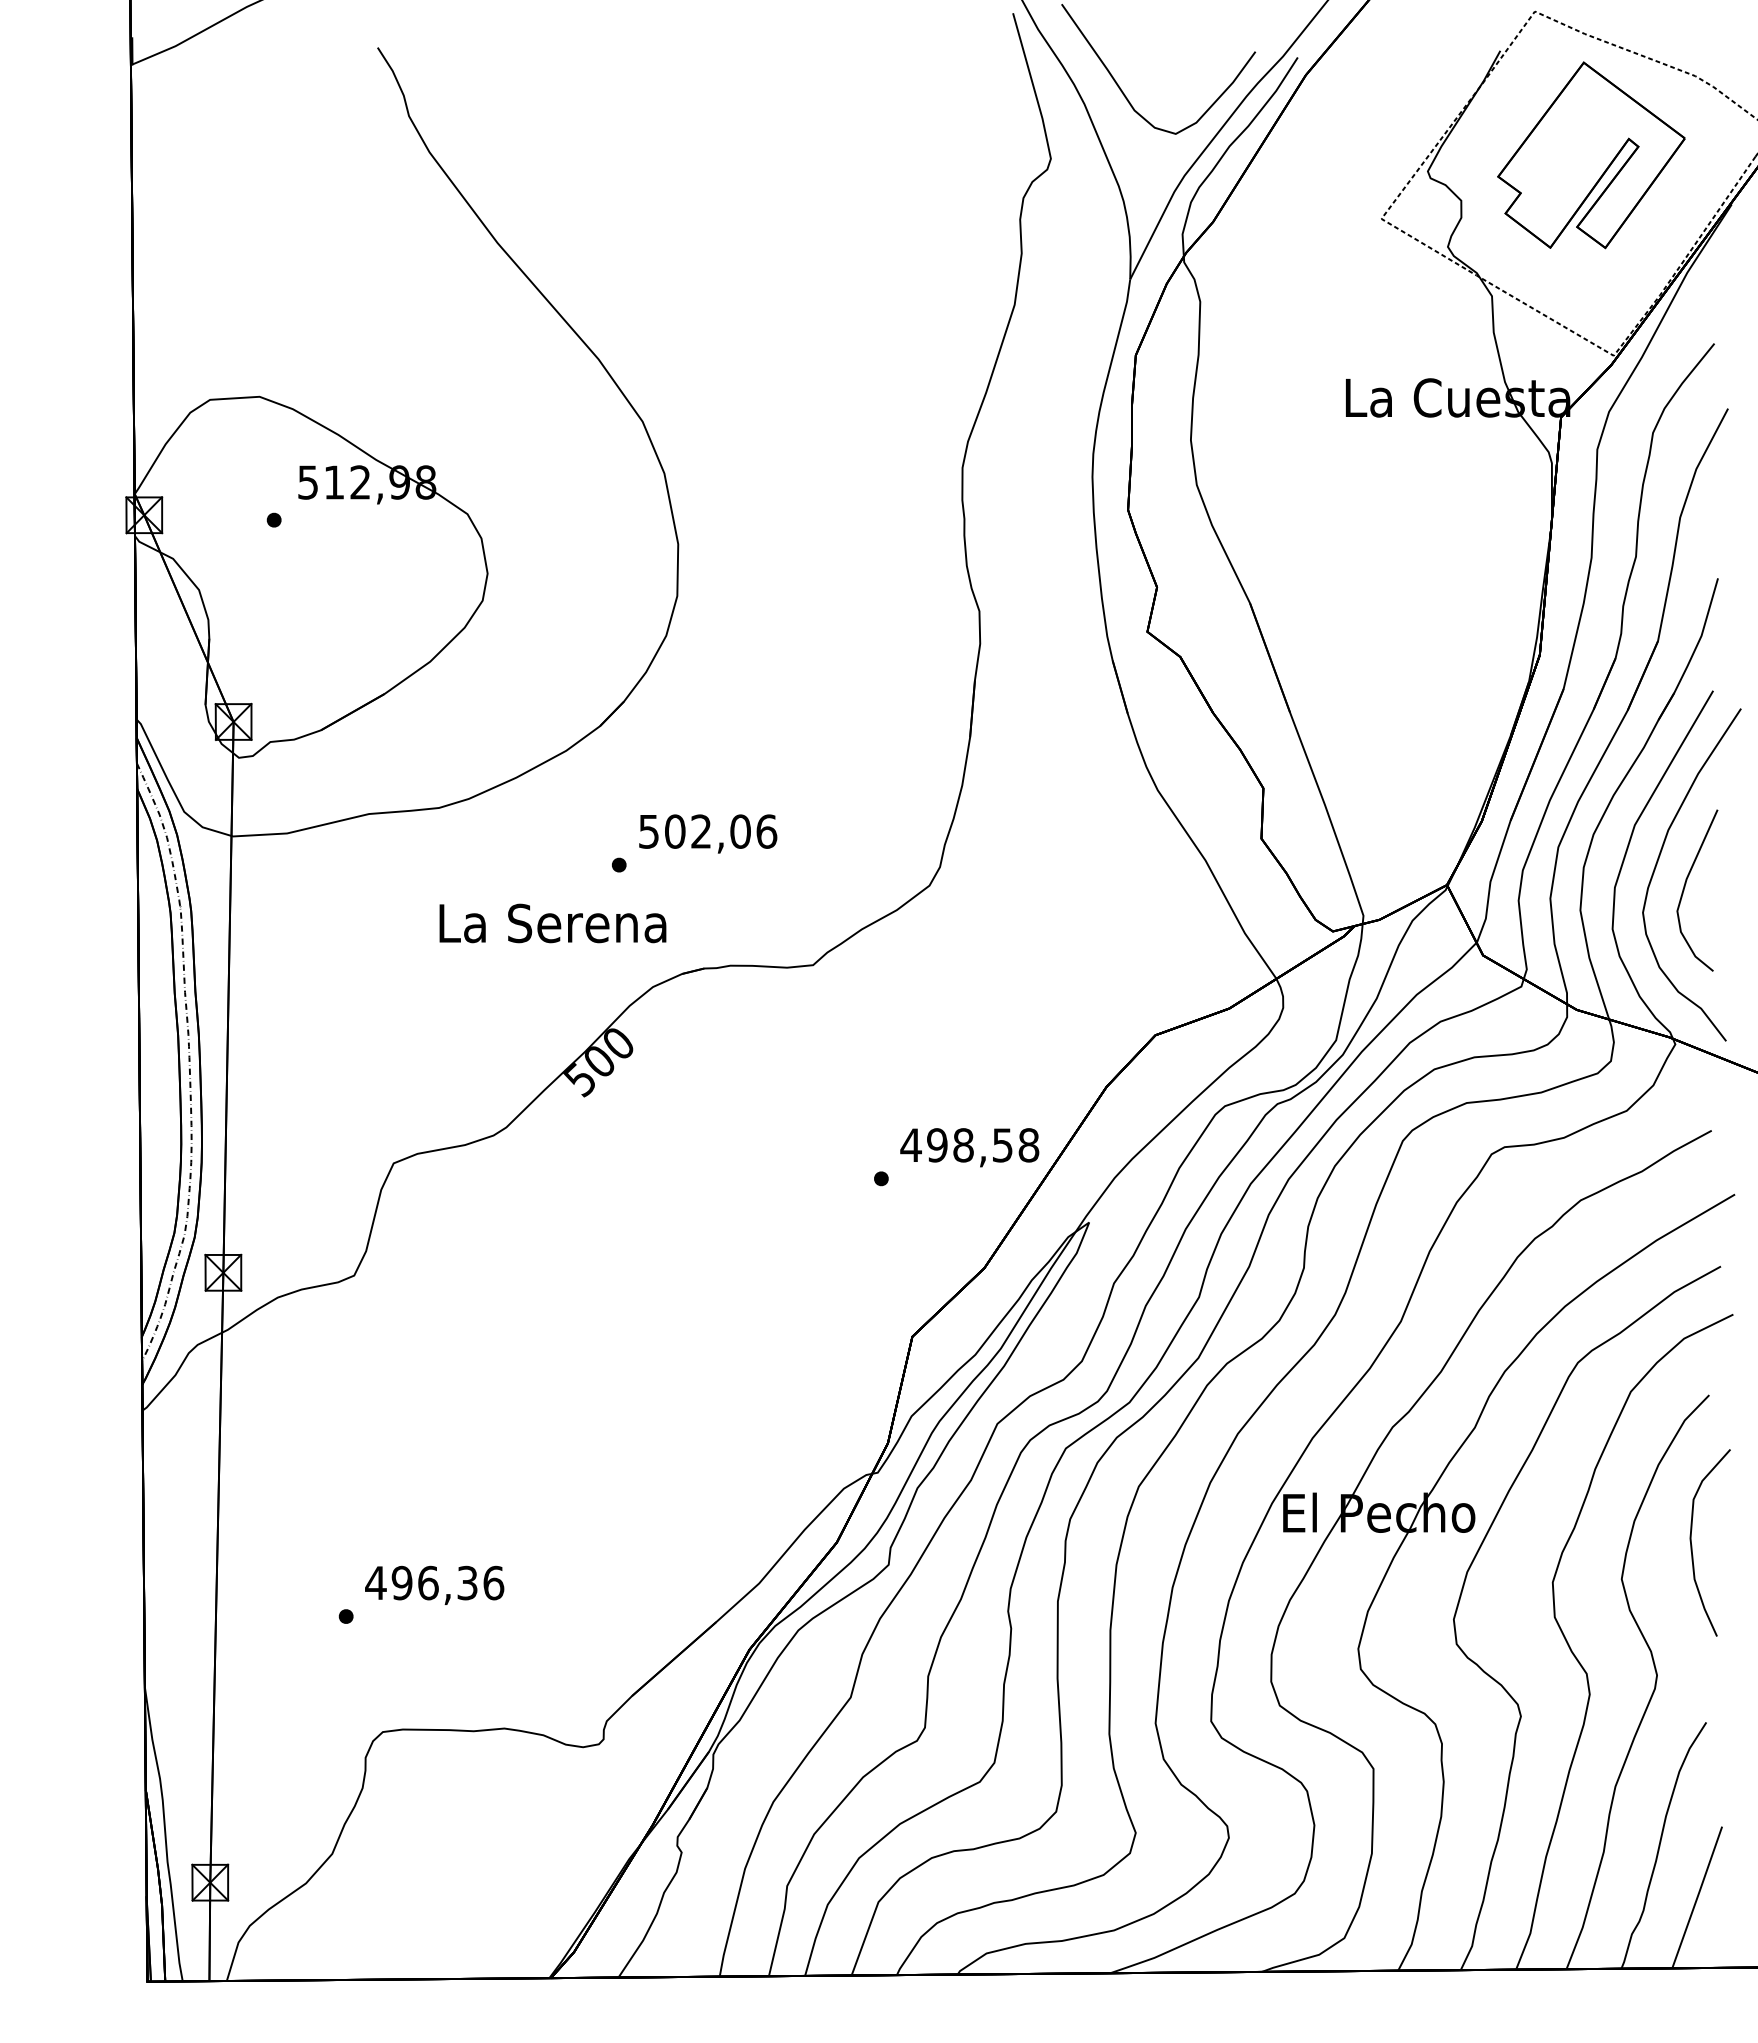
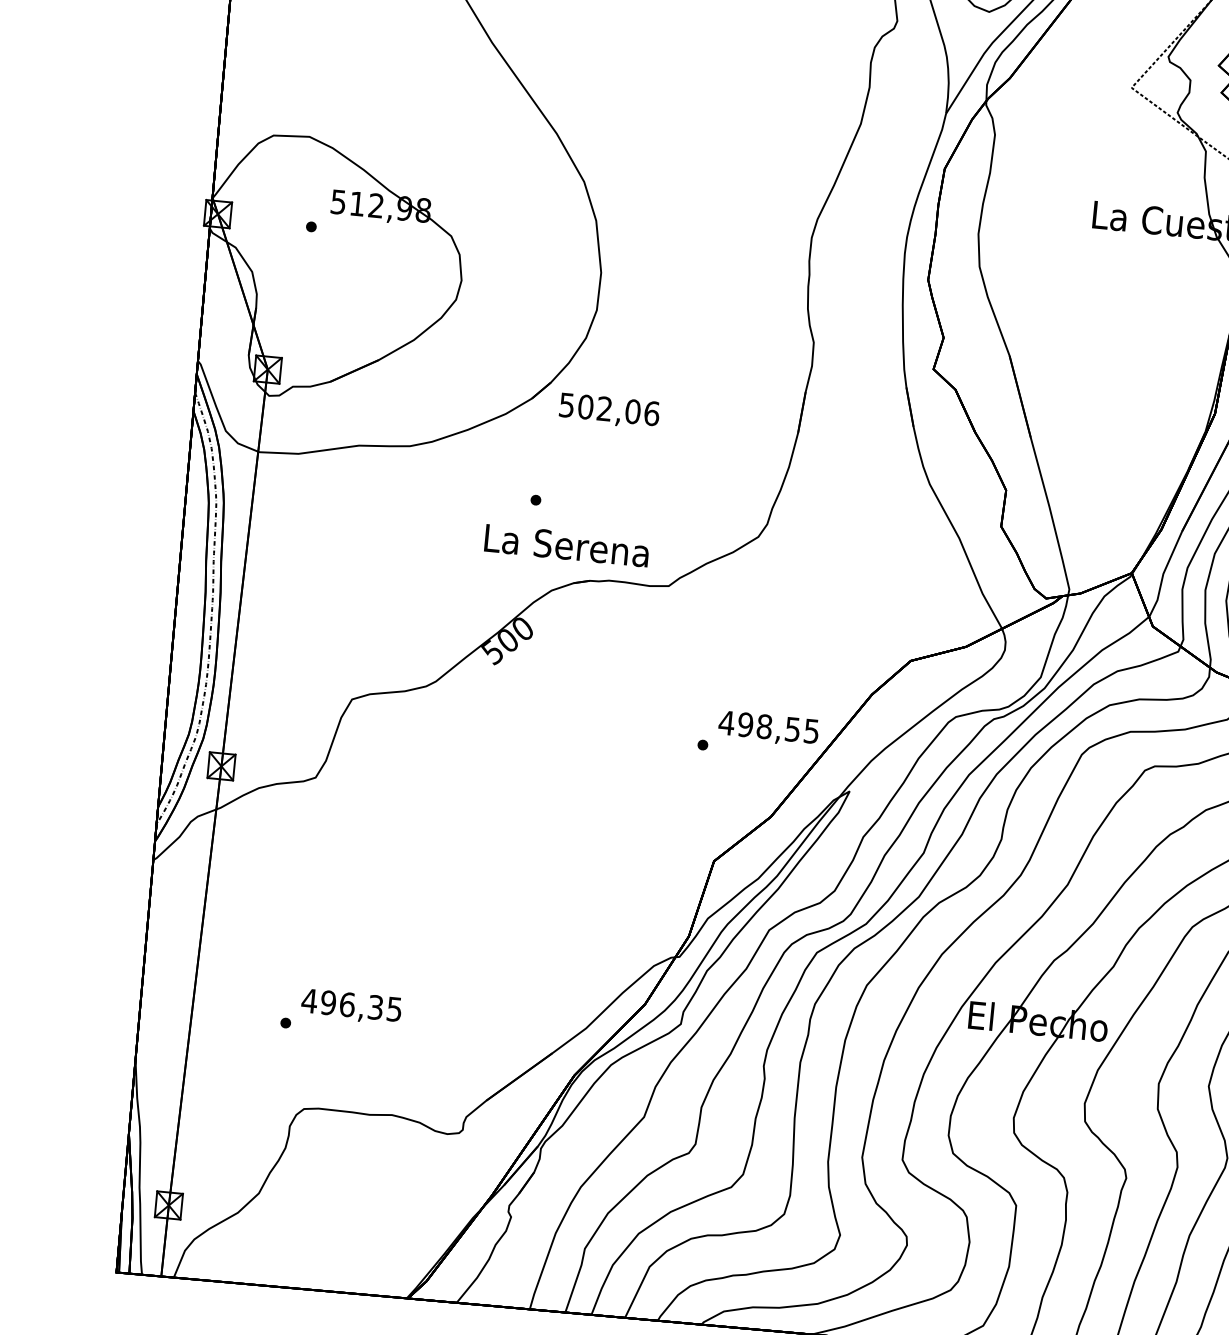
text: (708, 833) -> (609, 410), moved
text: (552, 923) -> (566, 545), moved
text: (1028, 1145) -> (811, 731), 498,58 -> 498,55
text: (493, 1582) -> (394, 1008), 496,36 -> 496,35

